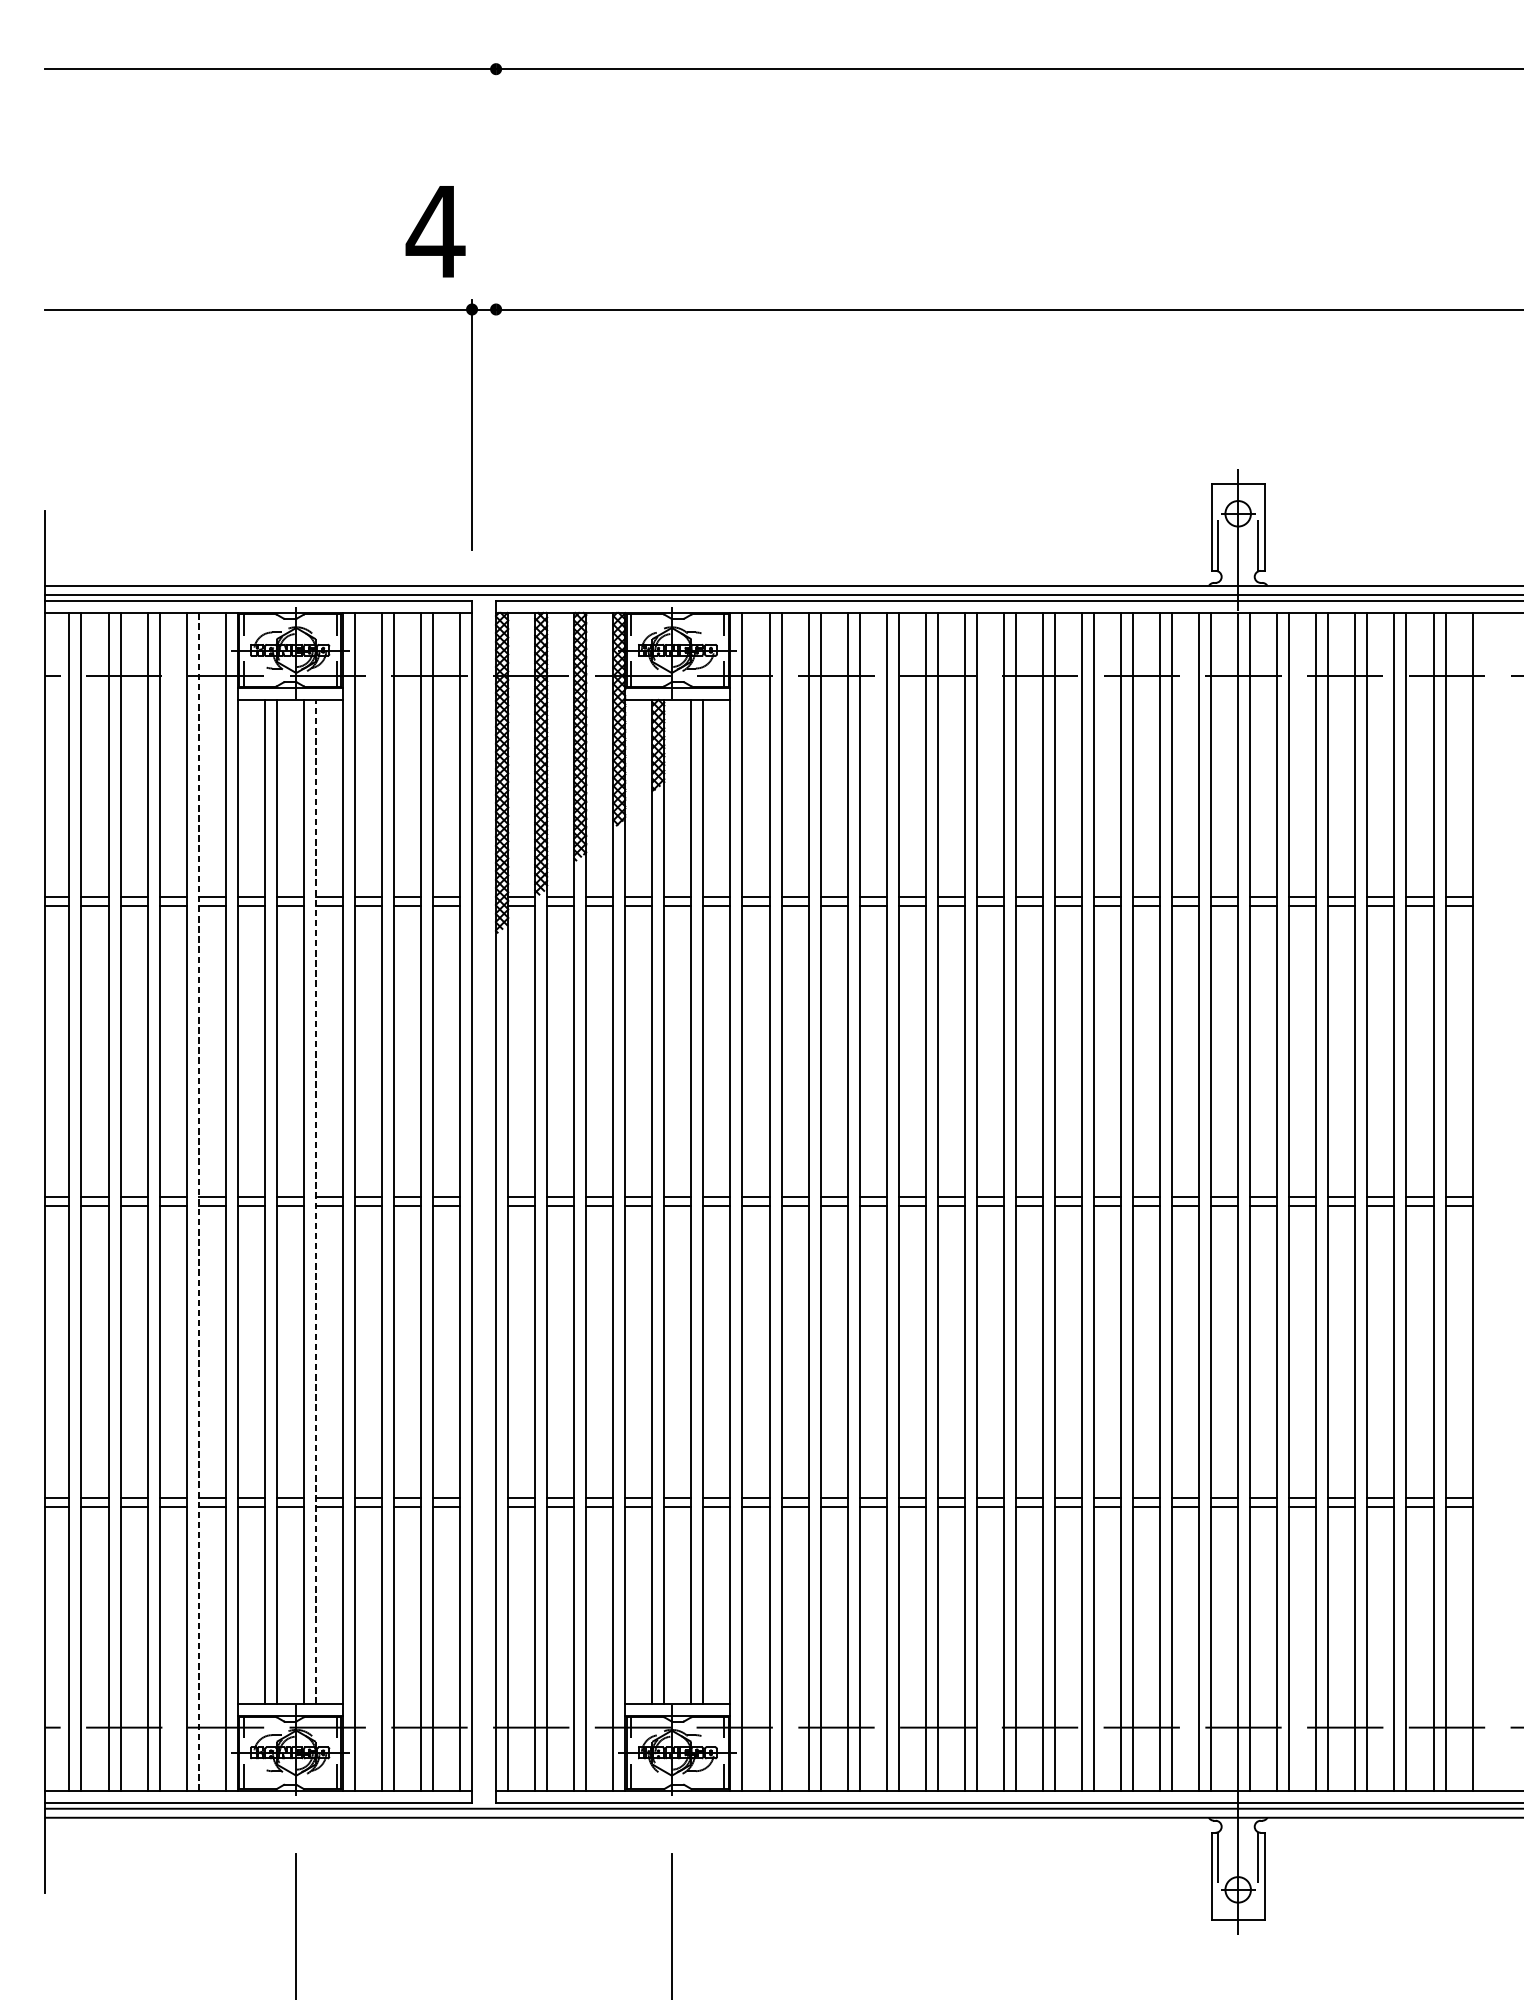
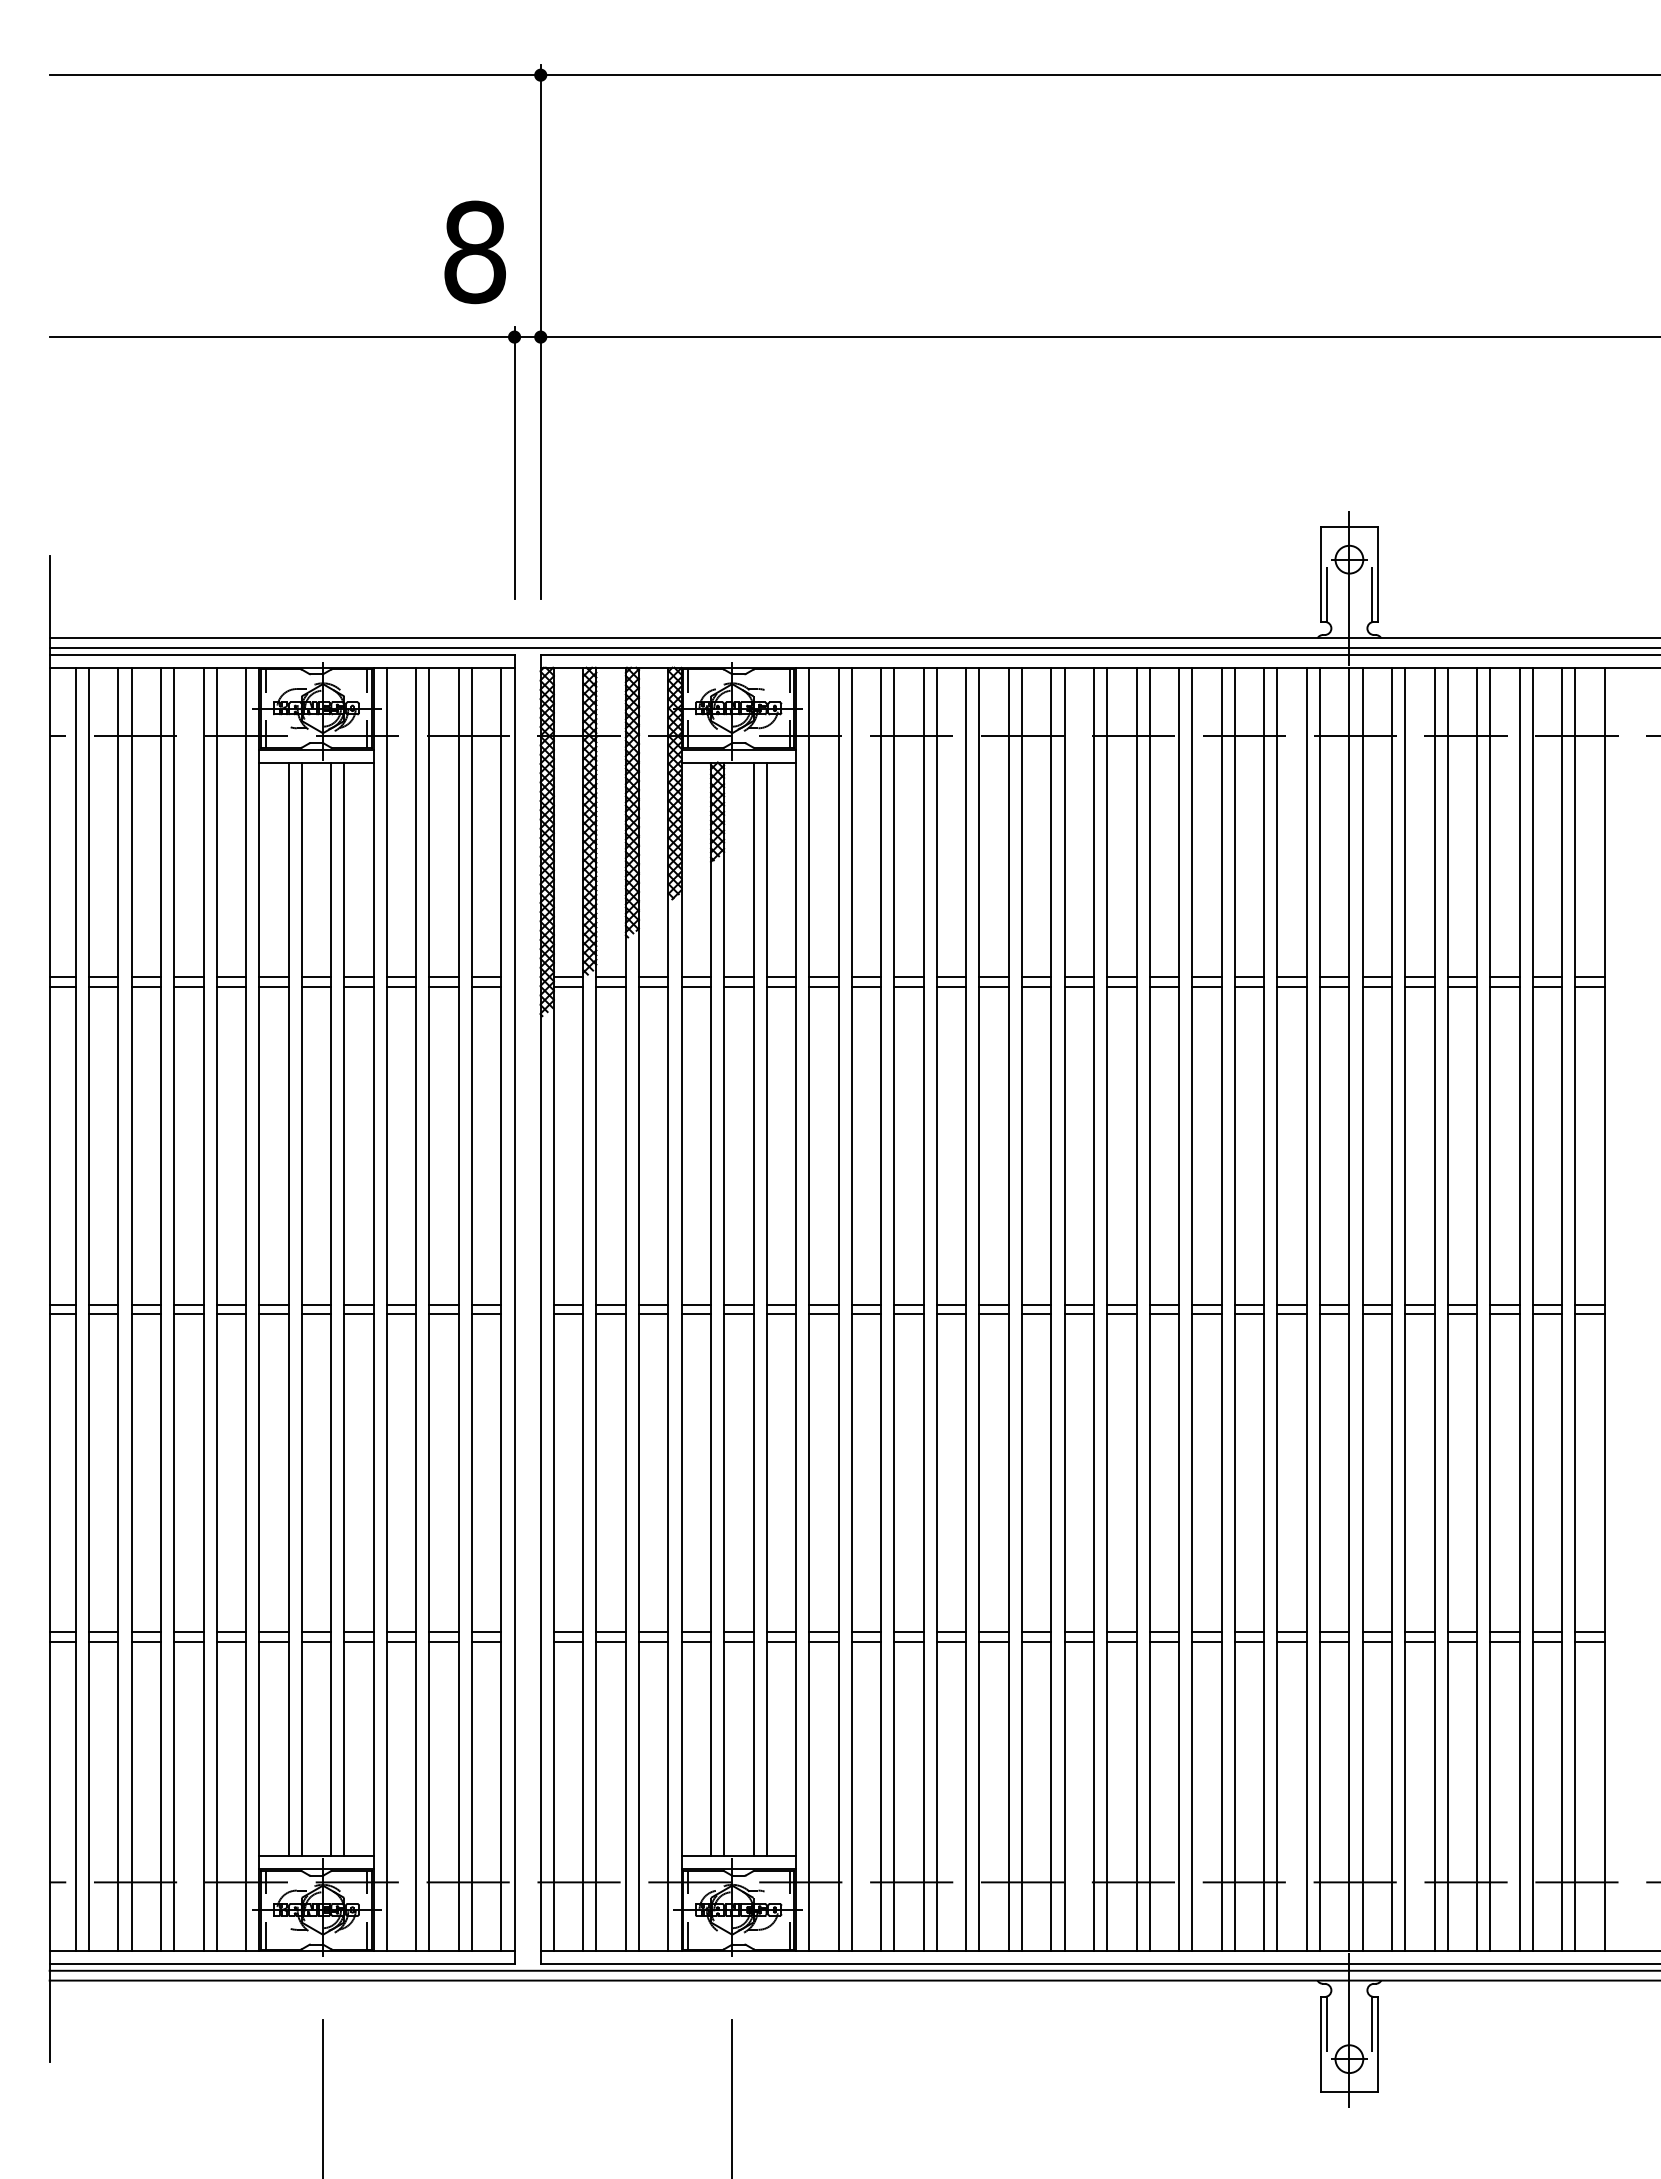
text: (435, 231) -> (474, 252), 4 -> 8
line: (495, 304) -> (540, 331), added
line: (198, 1201) -> (216, 1309), dashed -> solid
line: (315, 1201) -> (344, 1309), dashed -> solid

